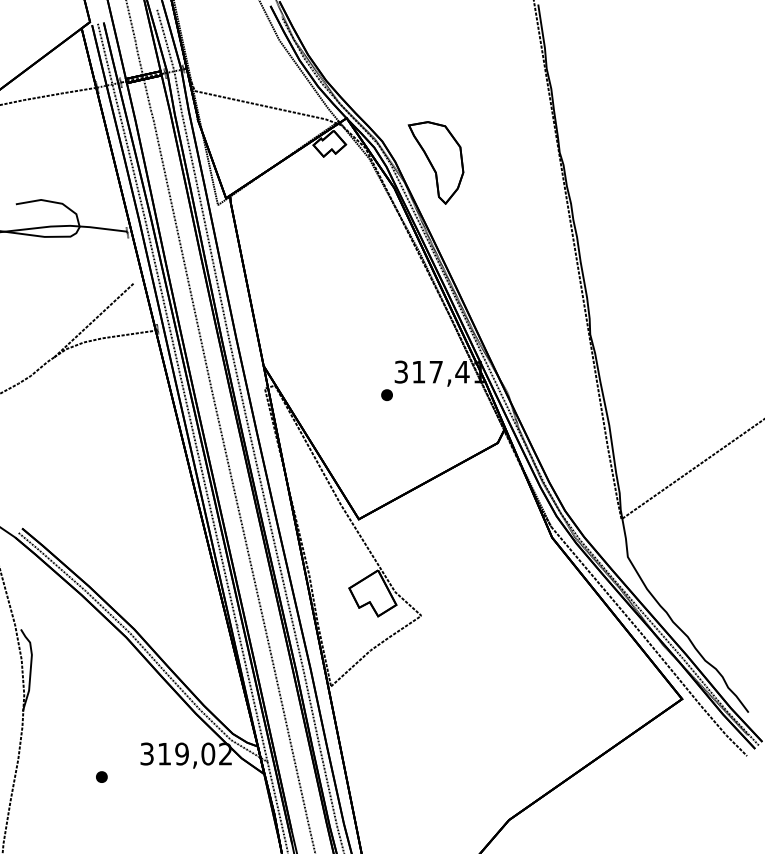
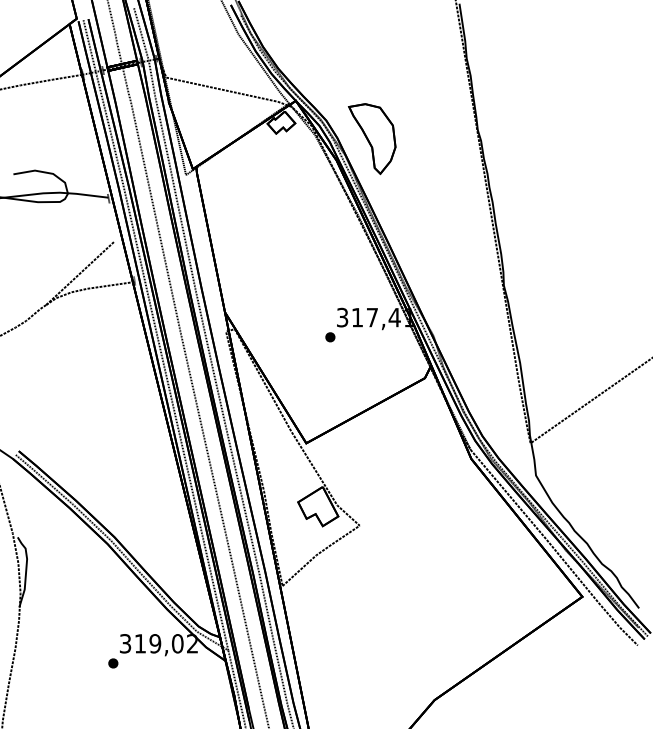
part: (101, 776) -> (113, 662), moved

